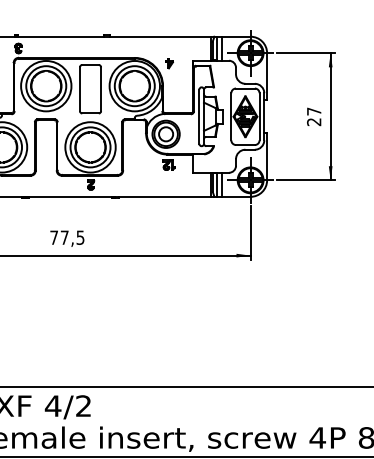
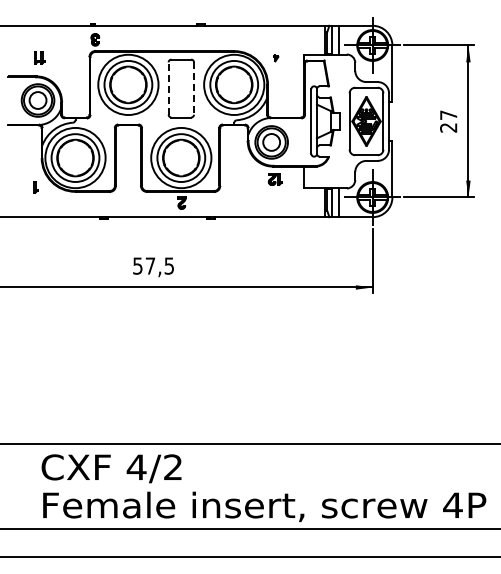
part: (169, 63) -> (275, 57), size x0.6
line: (79, 89) -> (168, 88), solid -> dashed
line: (100, 90) -> (193, 89), solid -> dashed
text: (53, 237) -> (137, 265), 77,5 -> 57,5

